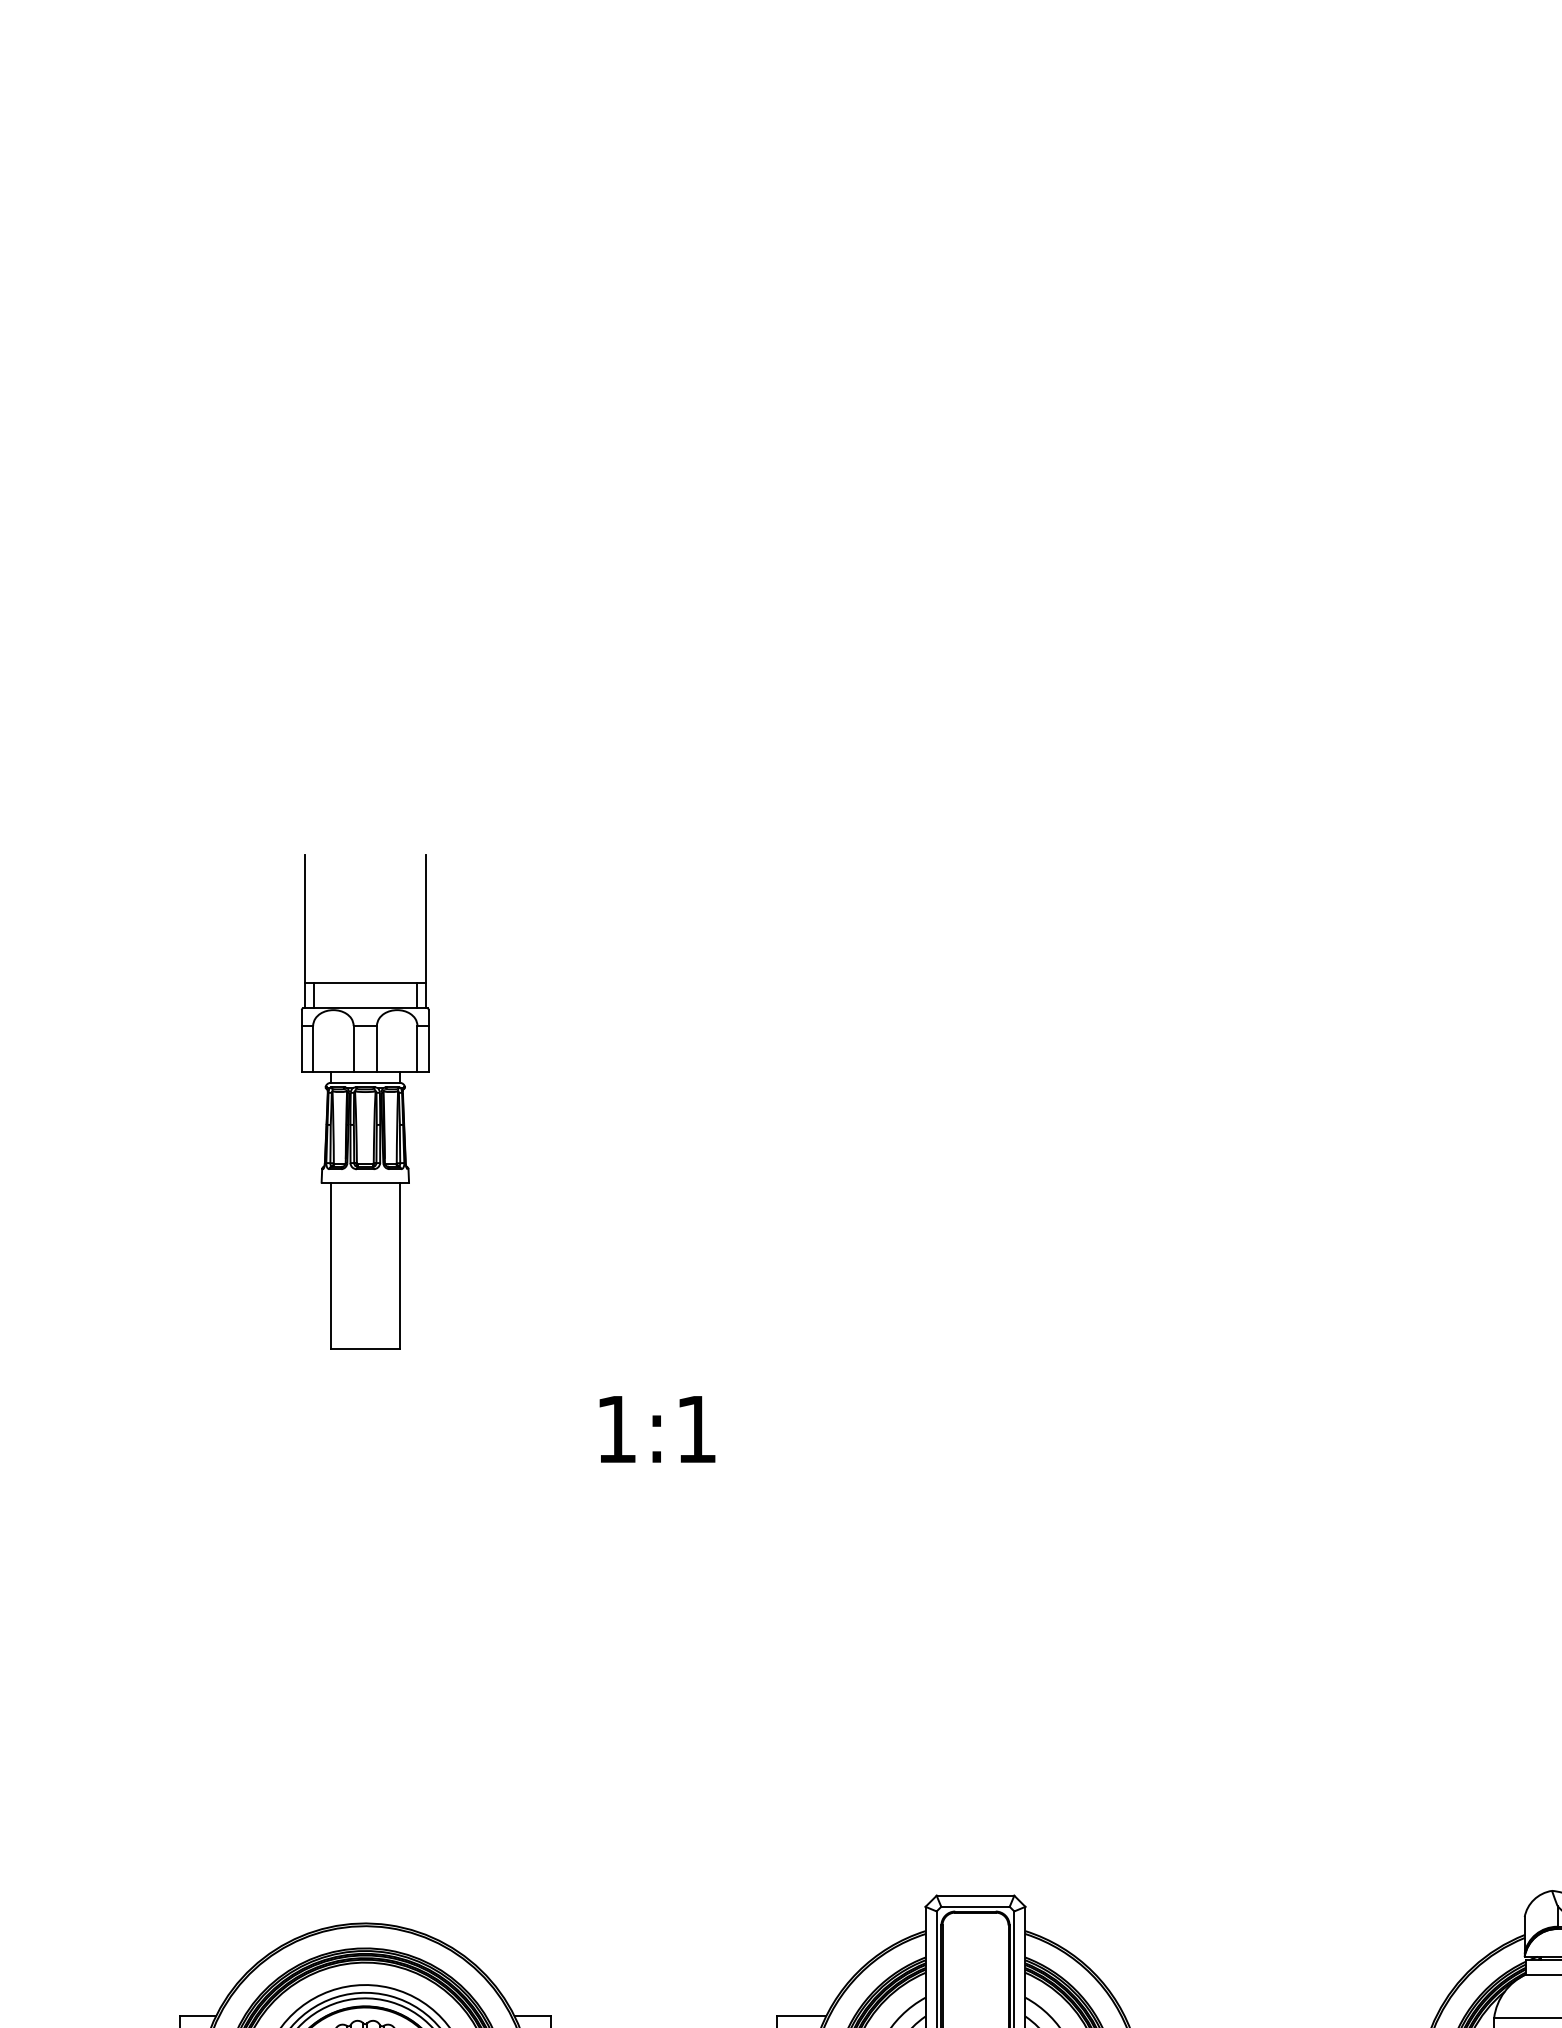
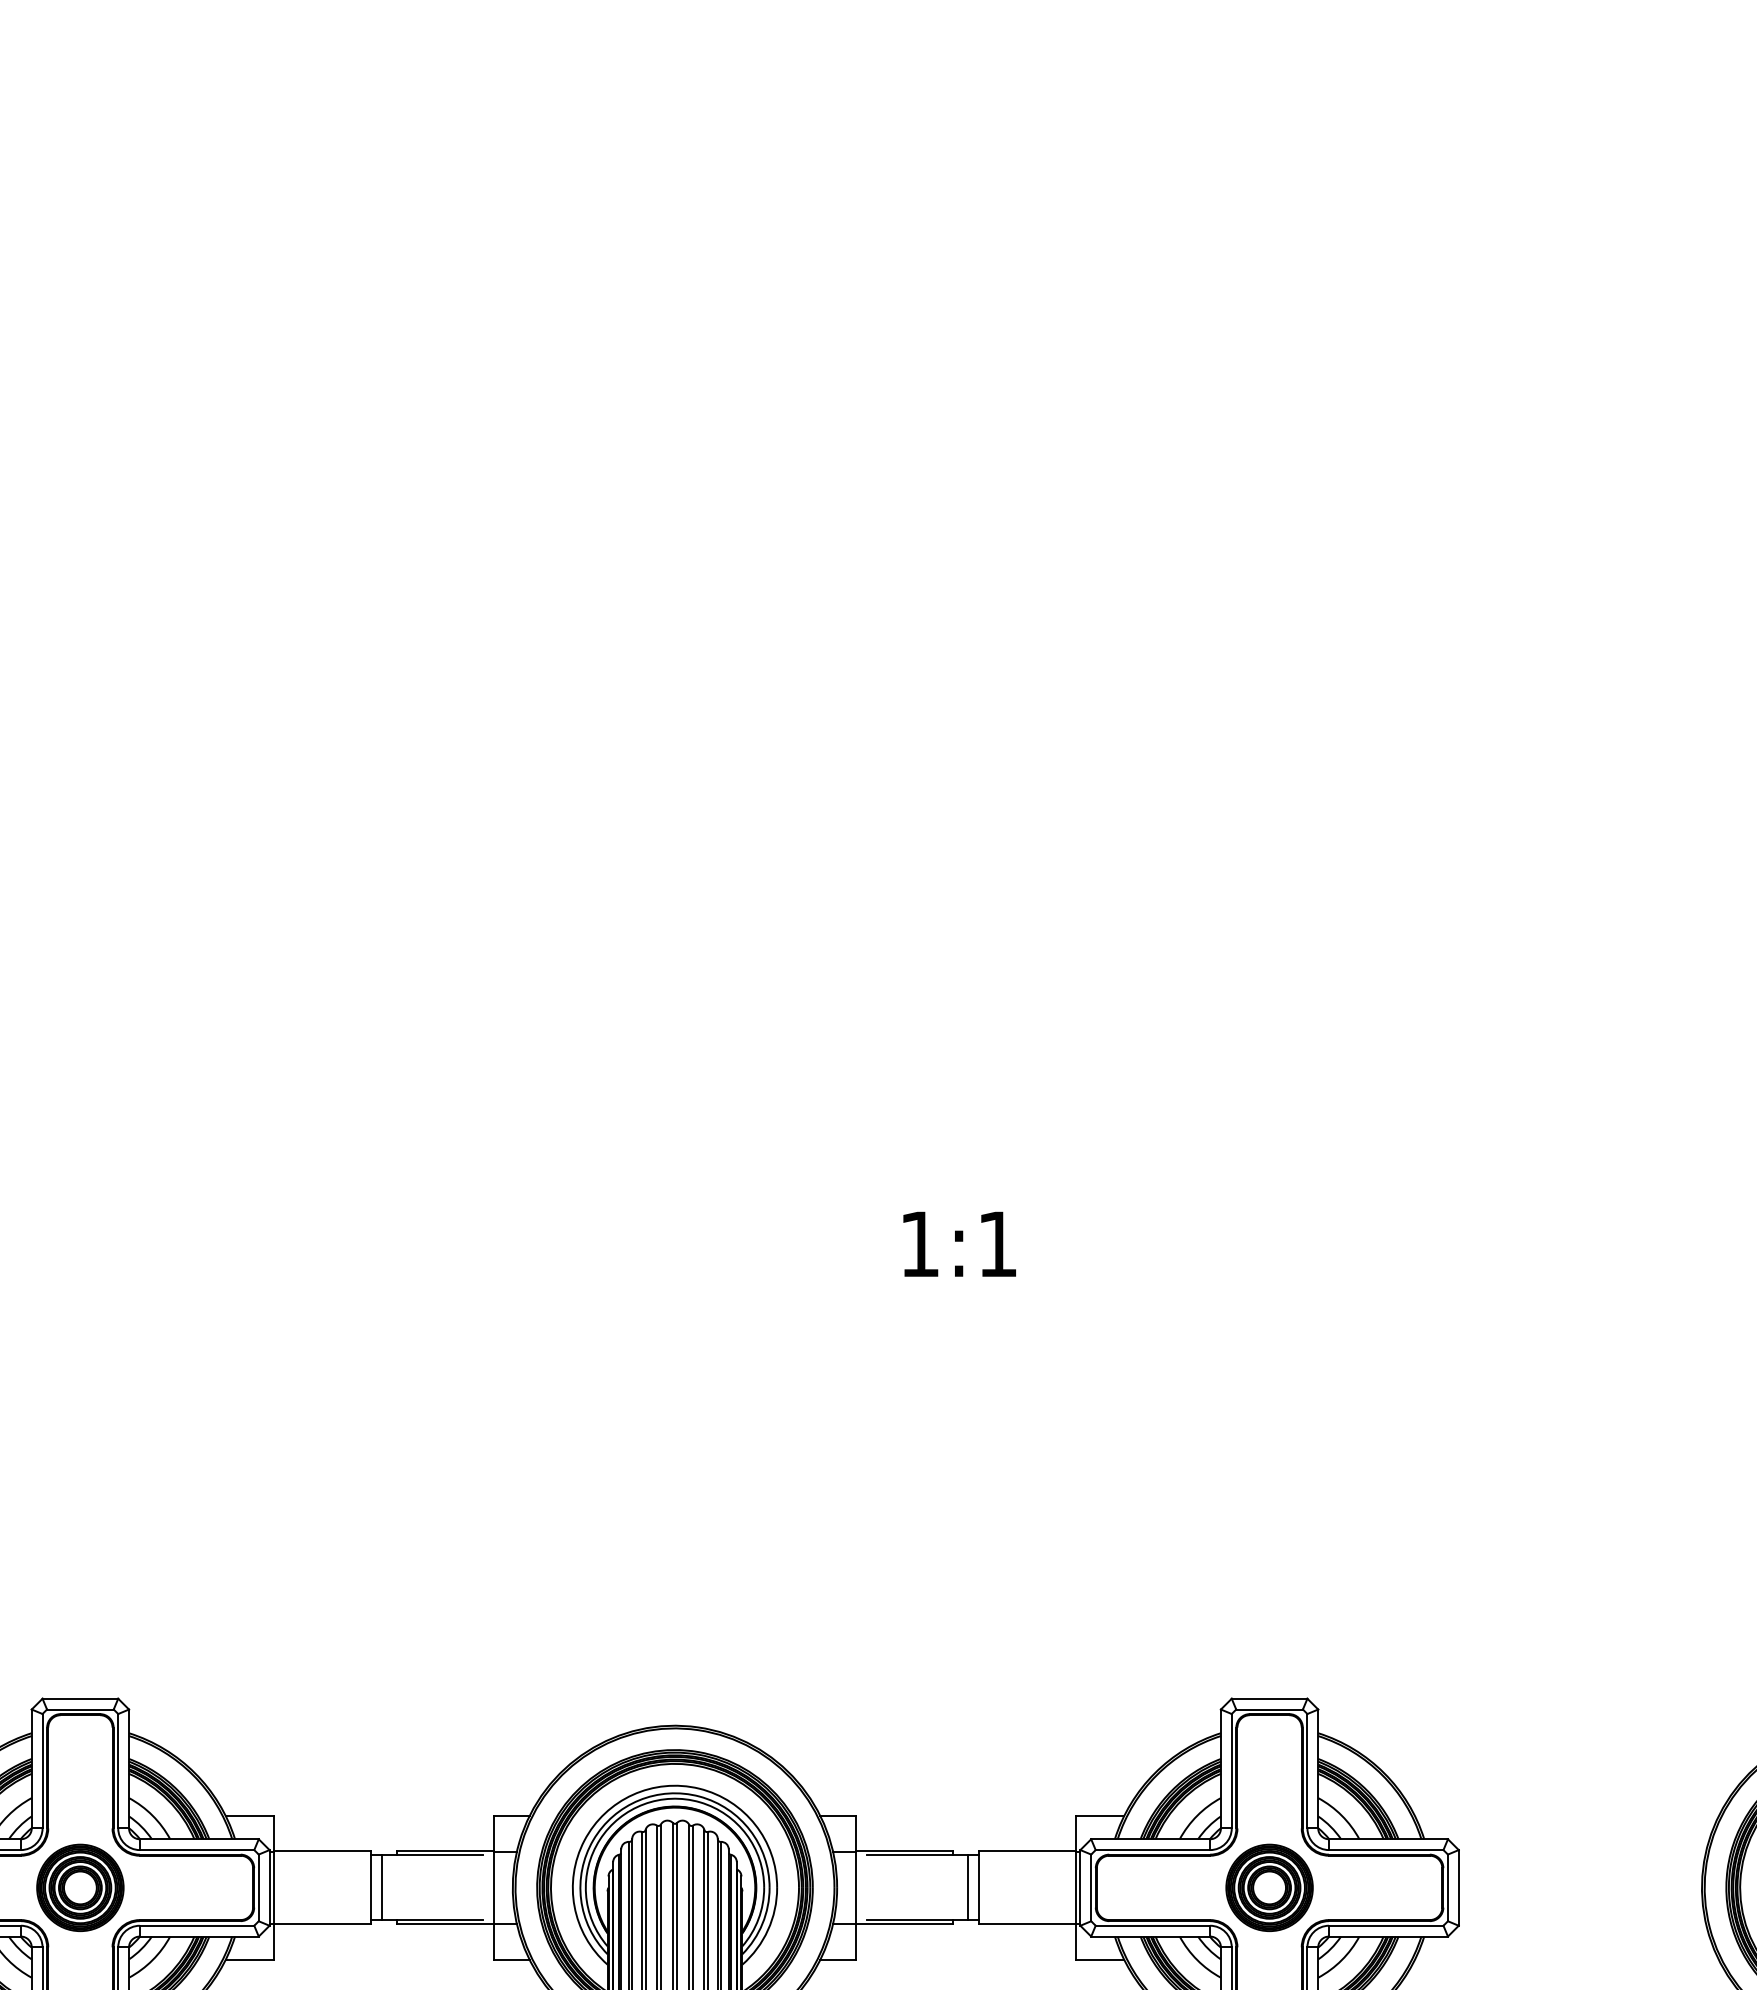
part: (364, 1102) -> (674, 925), removed

